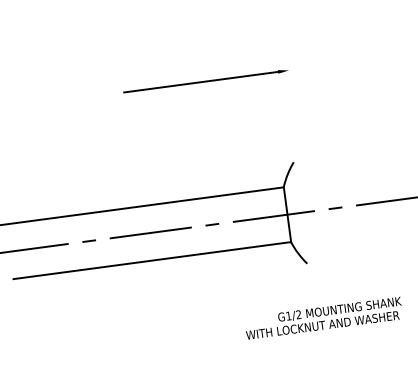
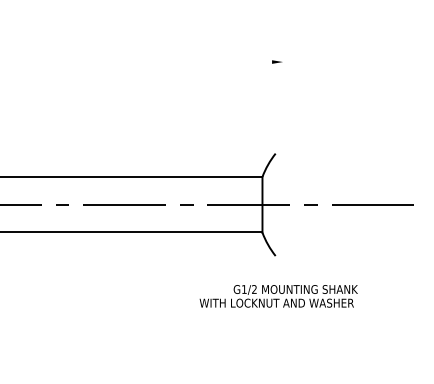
line: (201, 82) -> (194, 62), removed
text: (323, 318) -> (278, 296), moved

